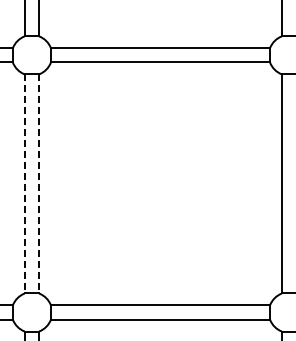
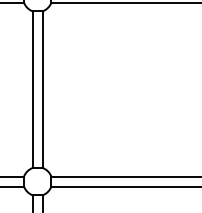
line: (24, 183) -> (32, 89), dashed -> solid
line: (39, 183) -> (43, 89), dashed -> solid

